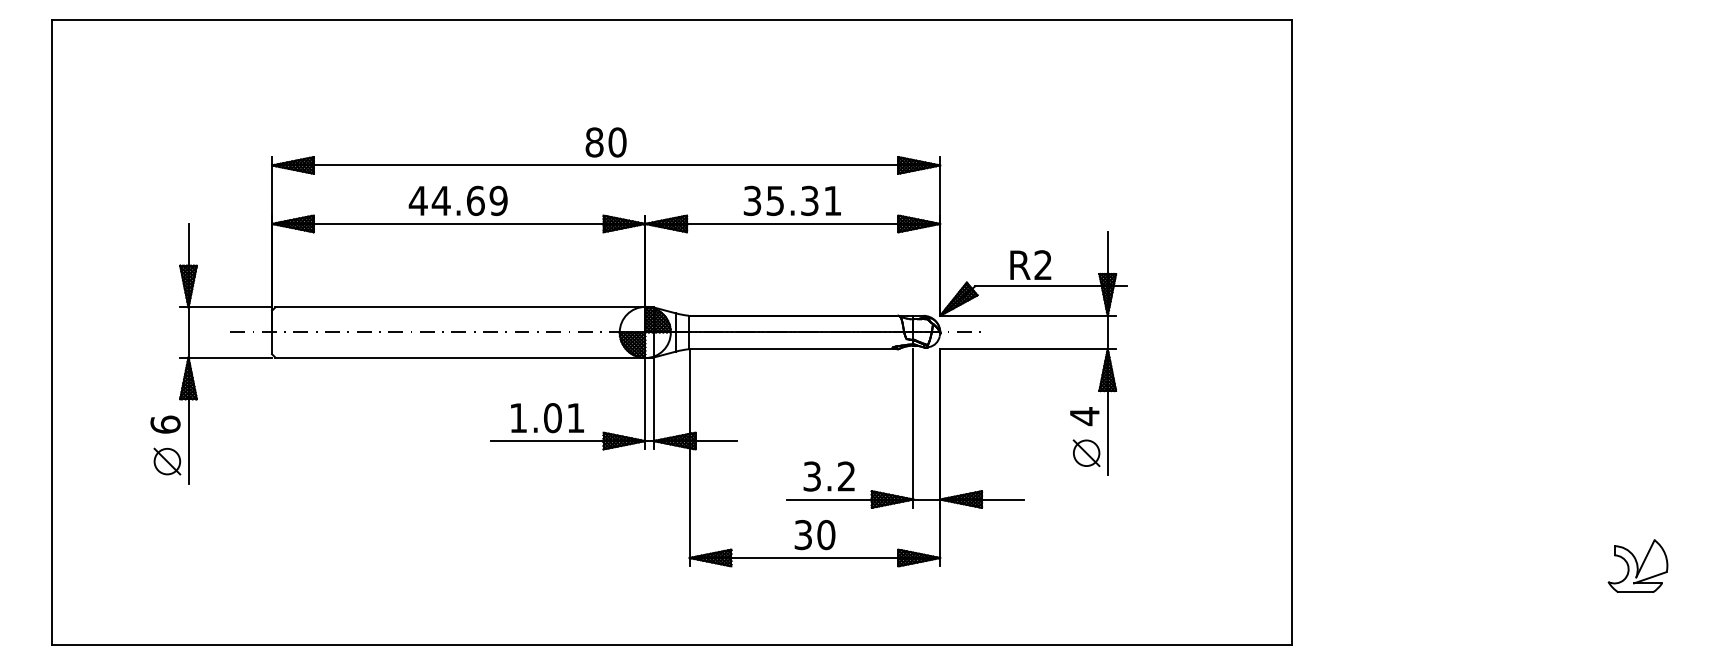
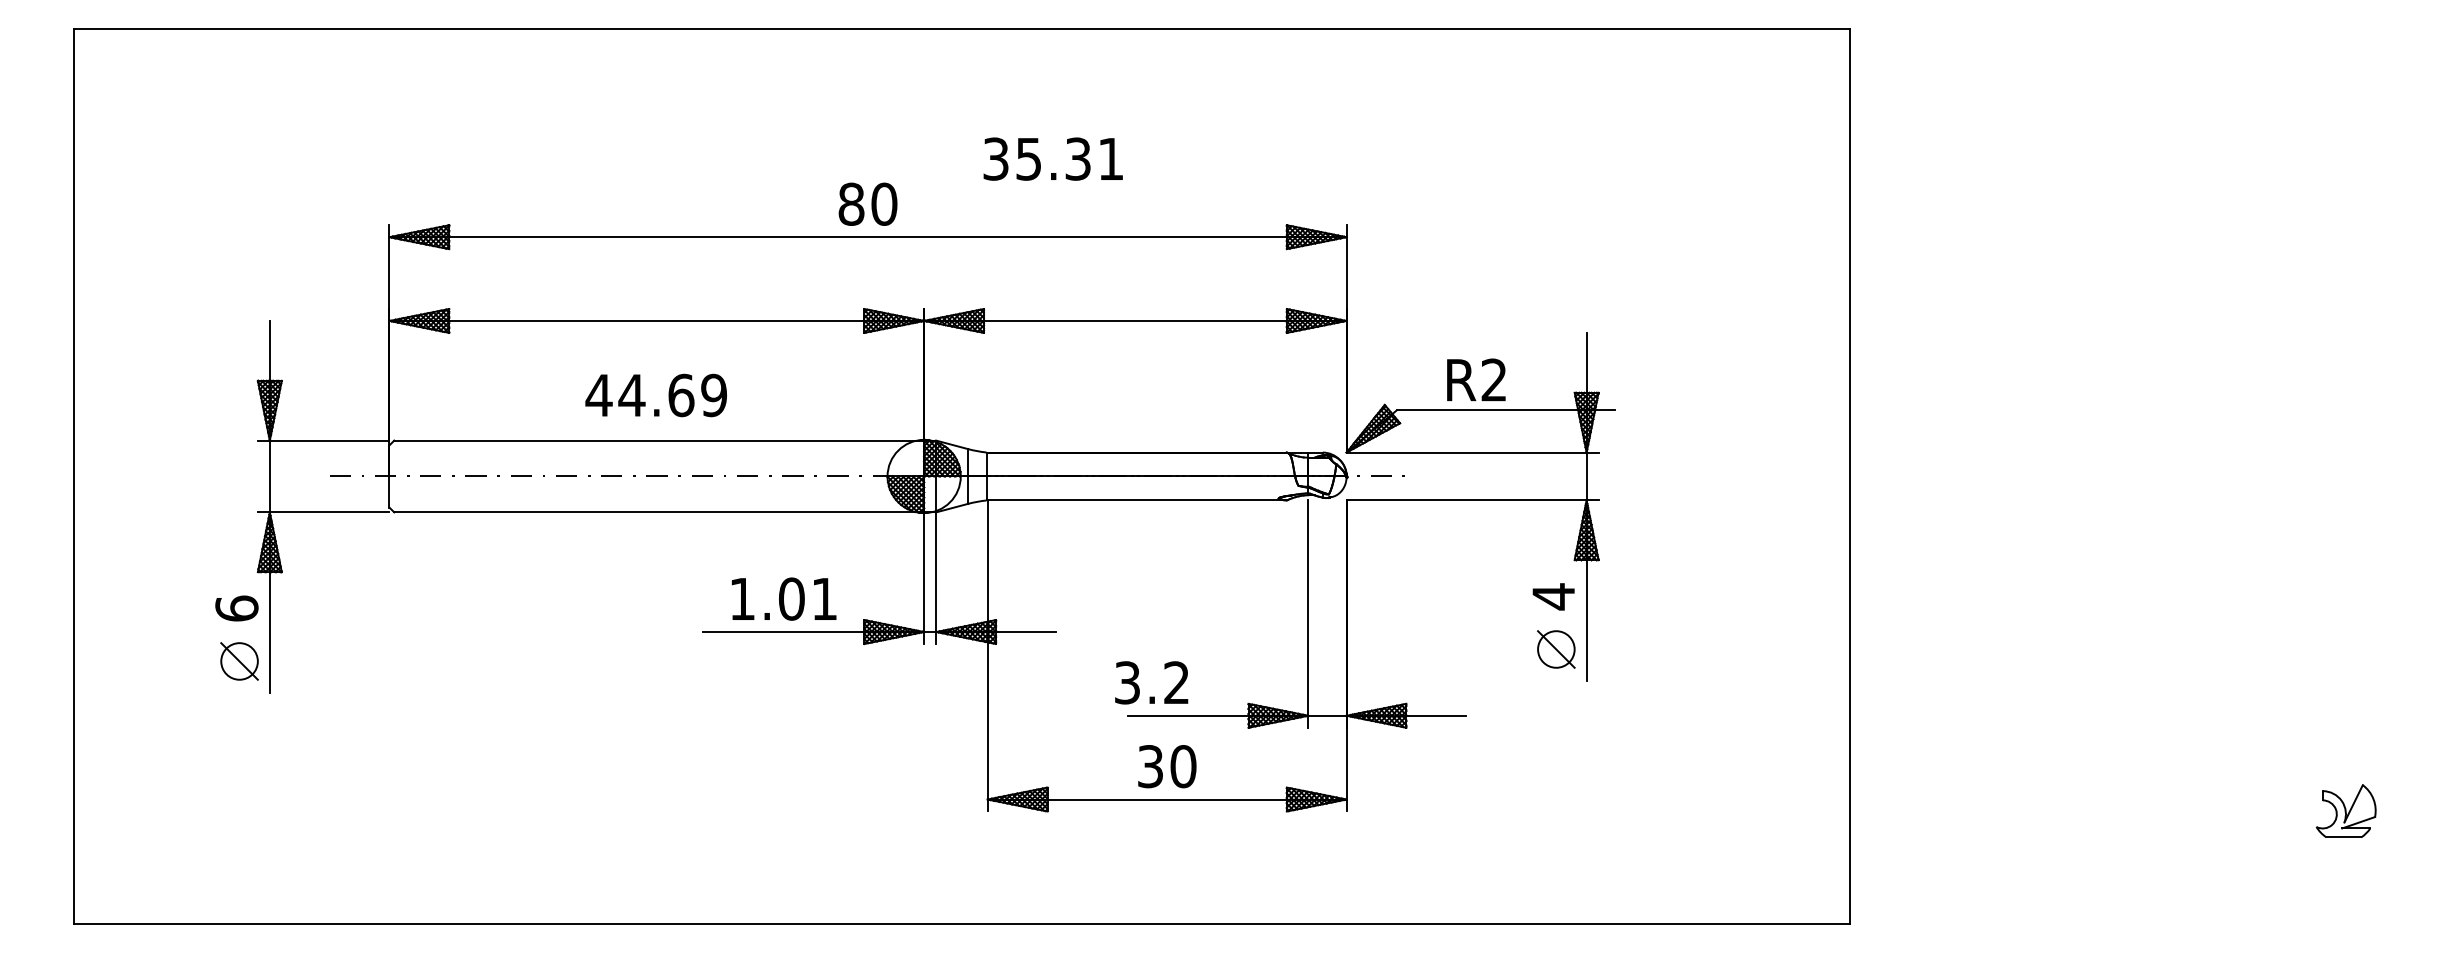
text: (457, 200) -> (655, 394), moved
text: (791, 200) -> (1051, 158), moved
text: (828, 476) -> (1150, 682), moved
part: (1637, 565) -> (2345, 810), size x0.7

